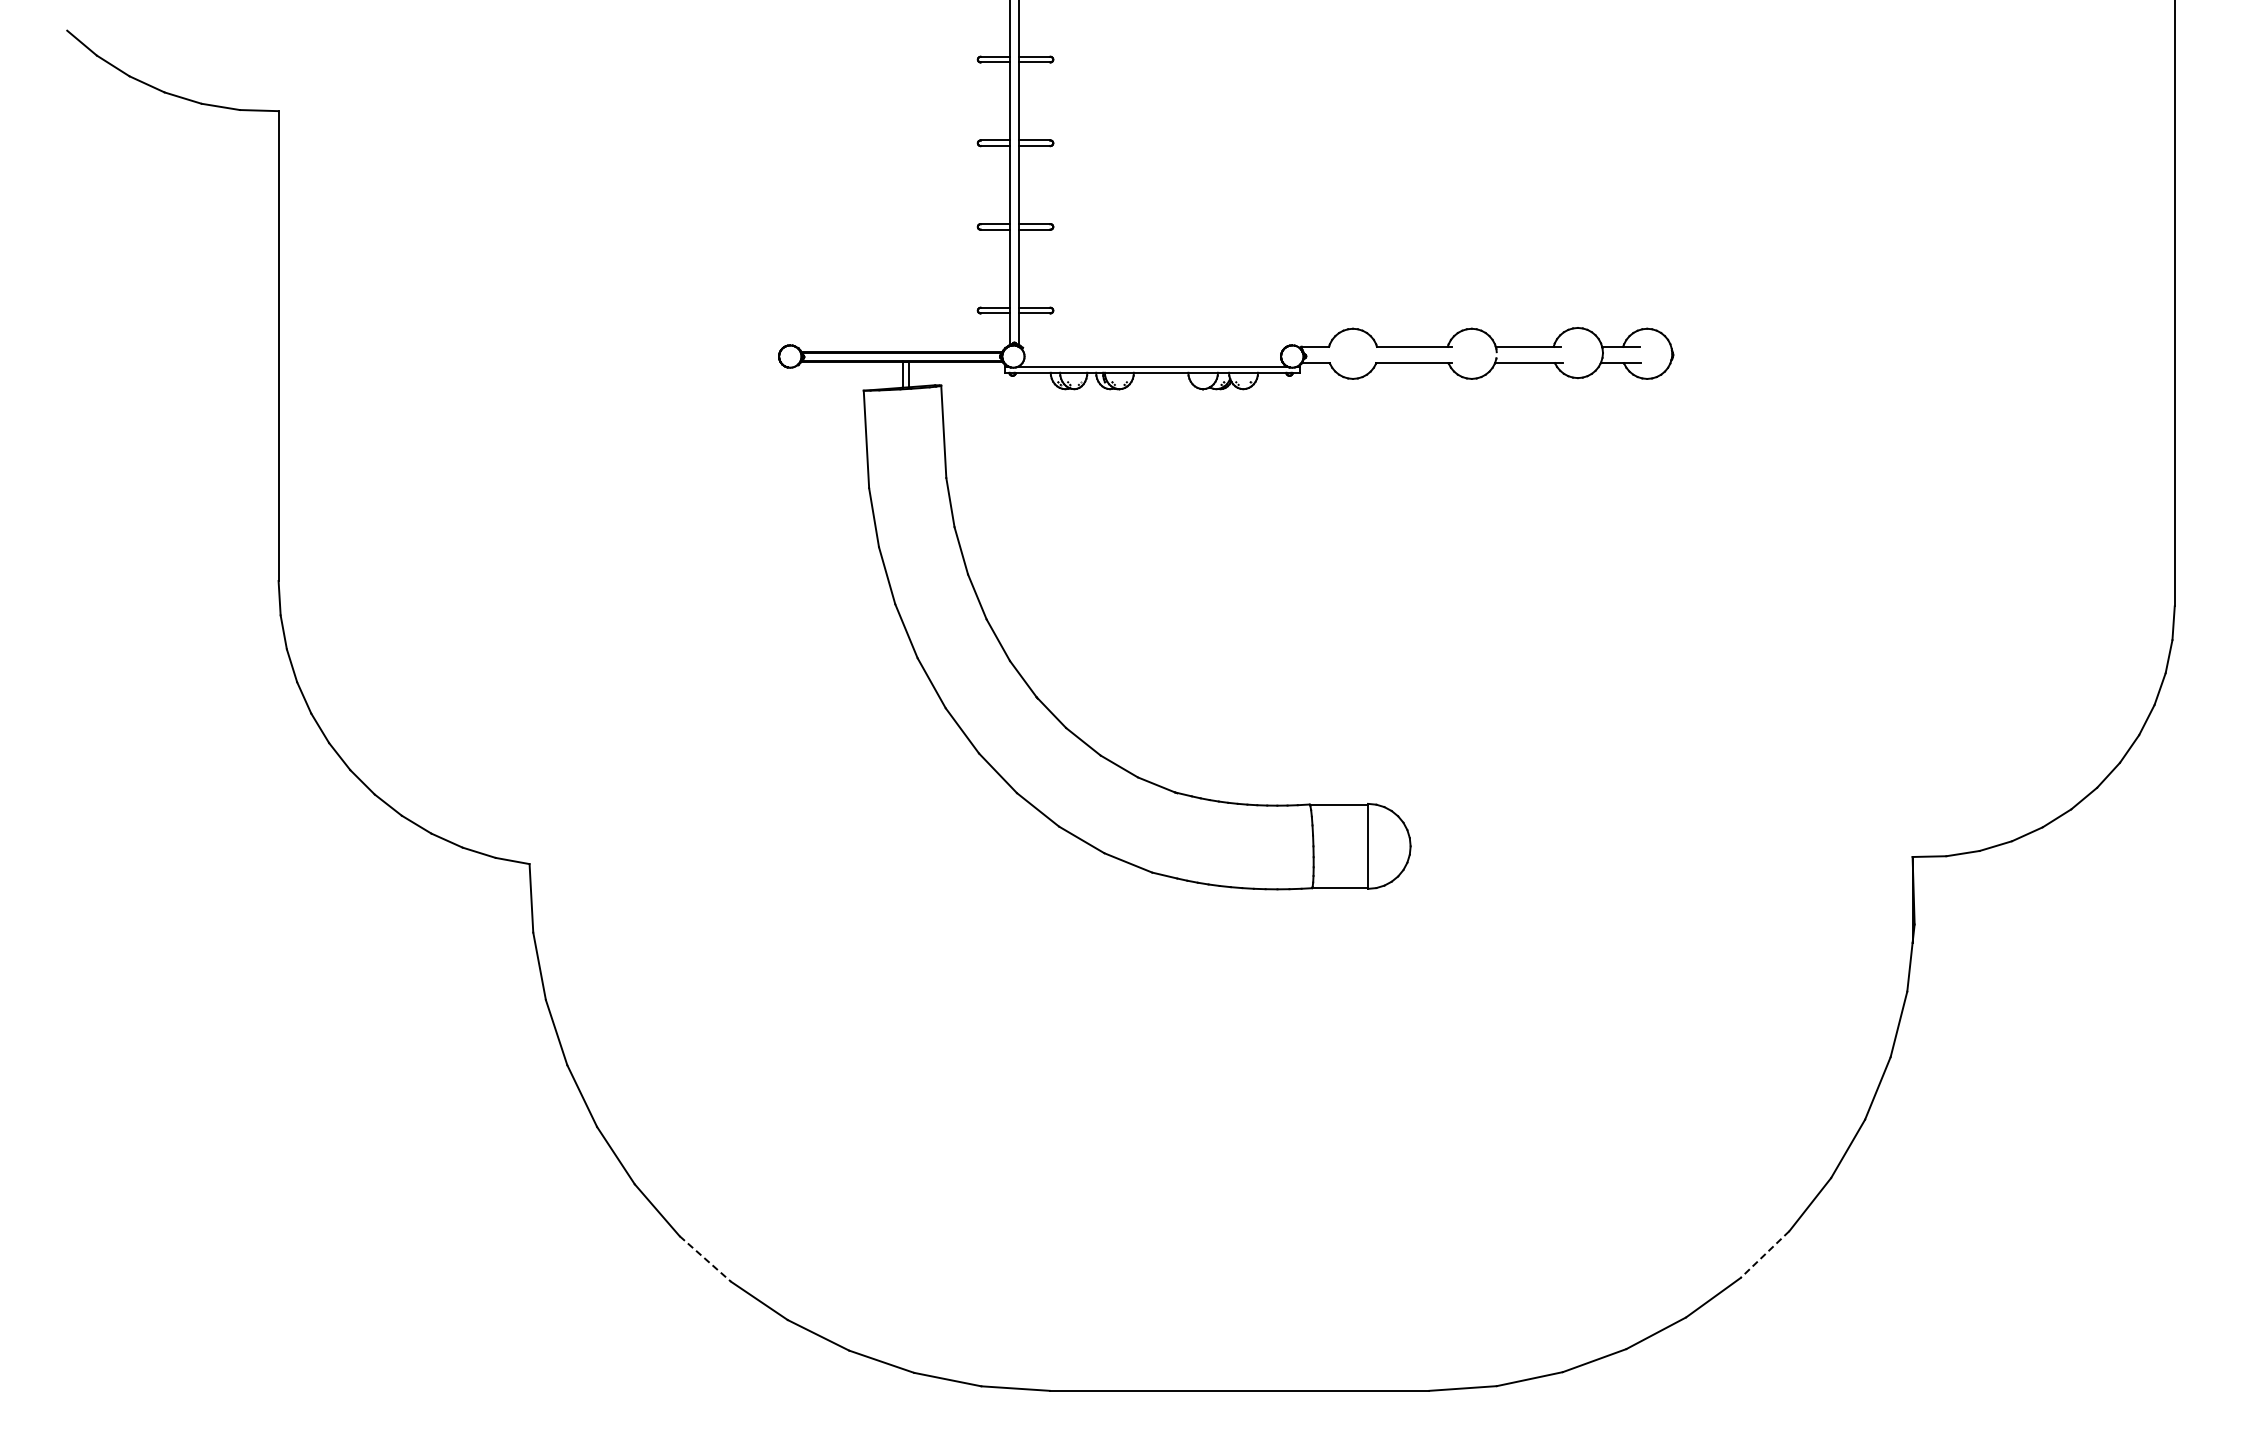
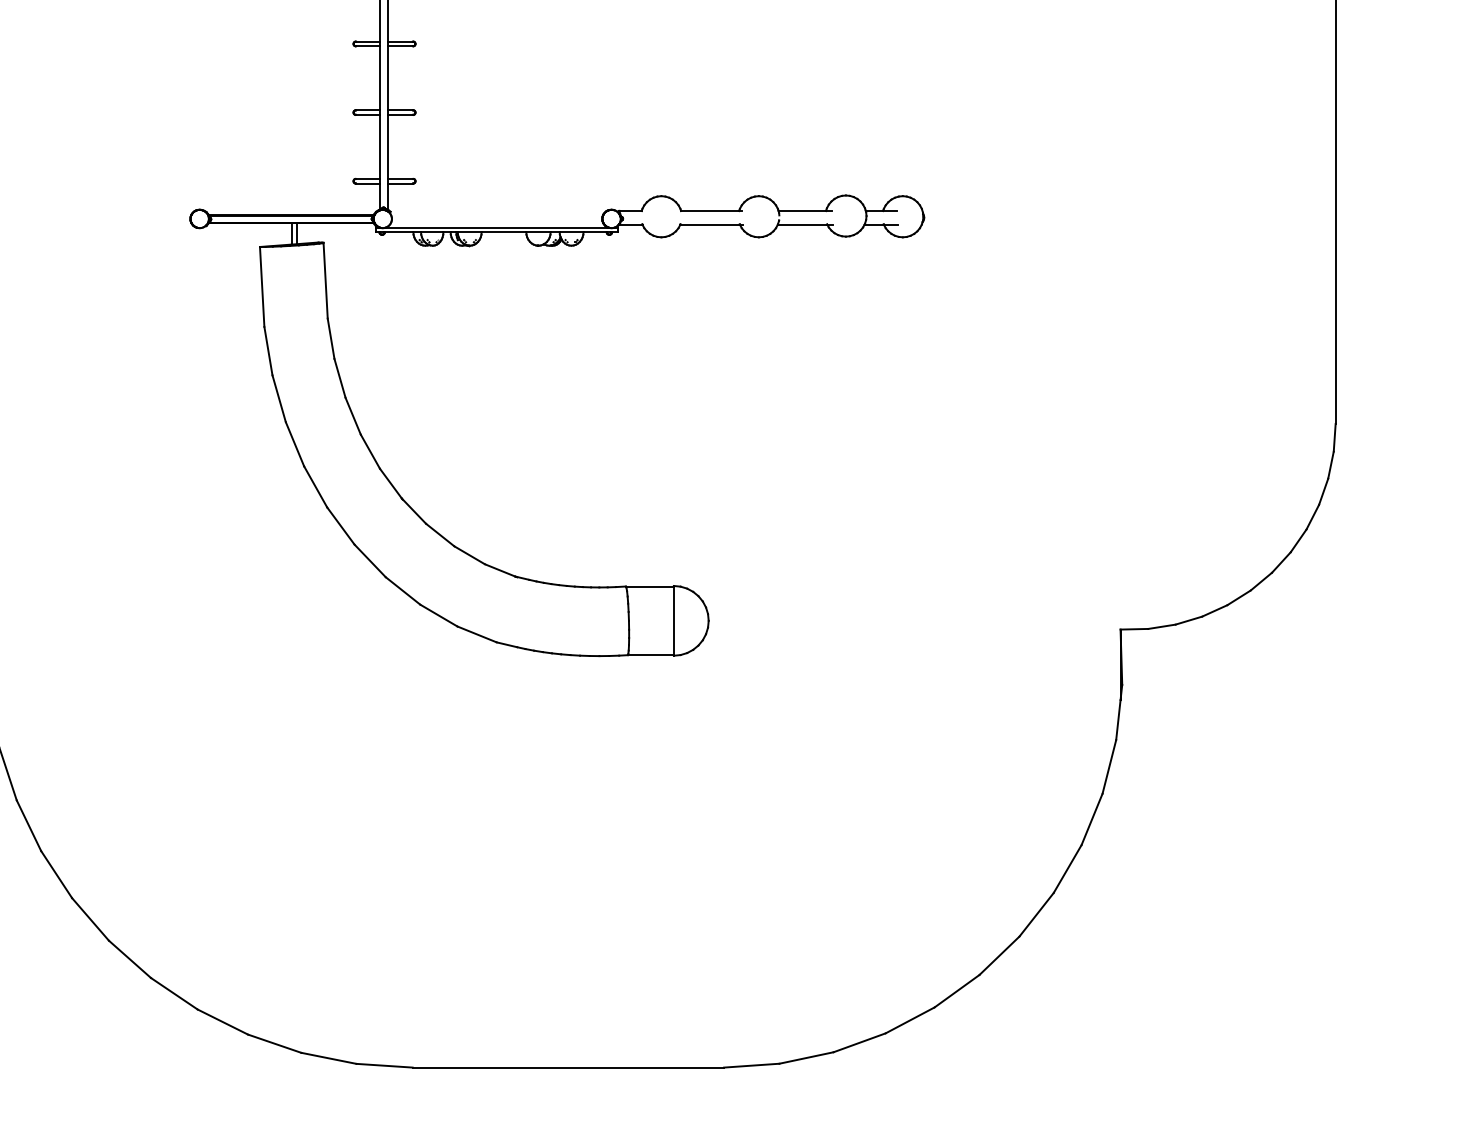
line: (1765, 1254) -> (999, 955), dashed -> solid
line: (705, 1259) -> (130, 959), dashed -> solid

